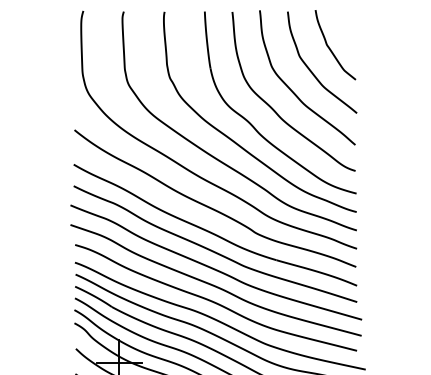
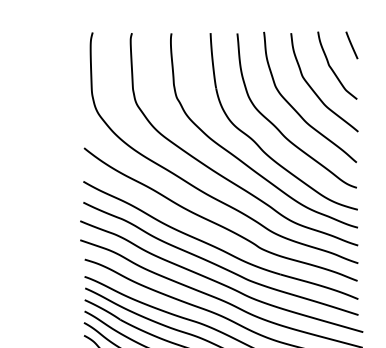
line: (349, 24) -> (351, 45), added

